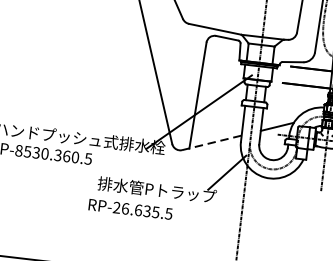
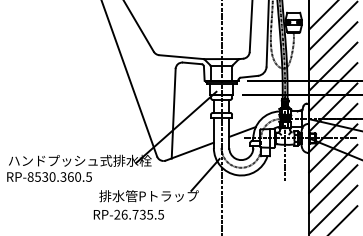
line: (211, 142) -> (189, 151), dashed -> solid
text: (138, 210) -> (135, 214), RP-26.635.5 -> RP-26.735.5

